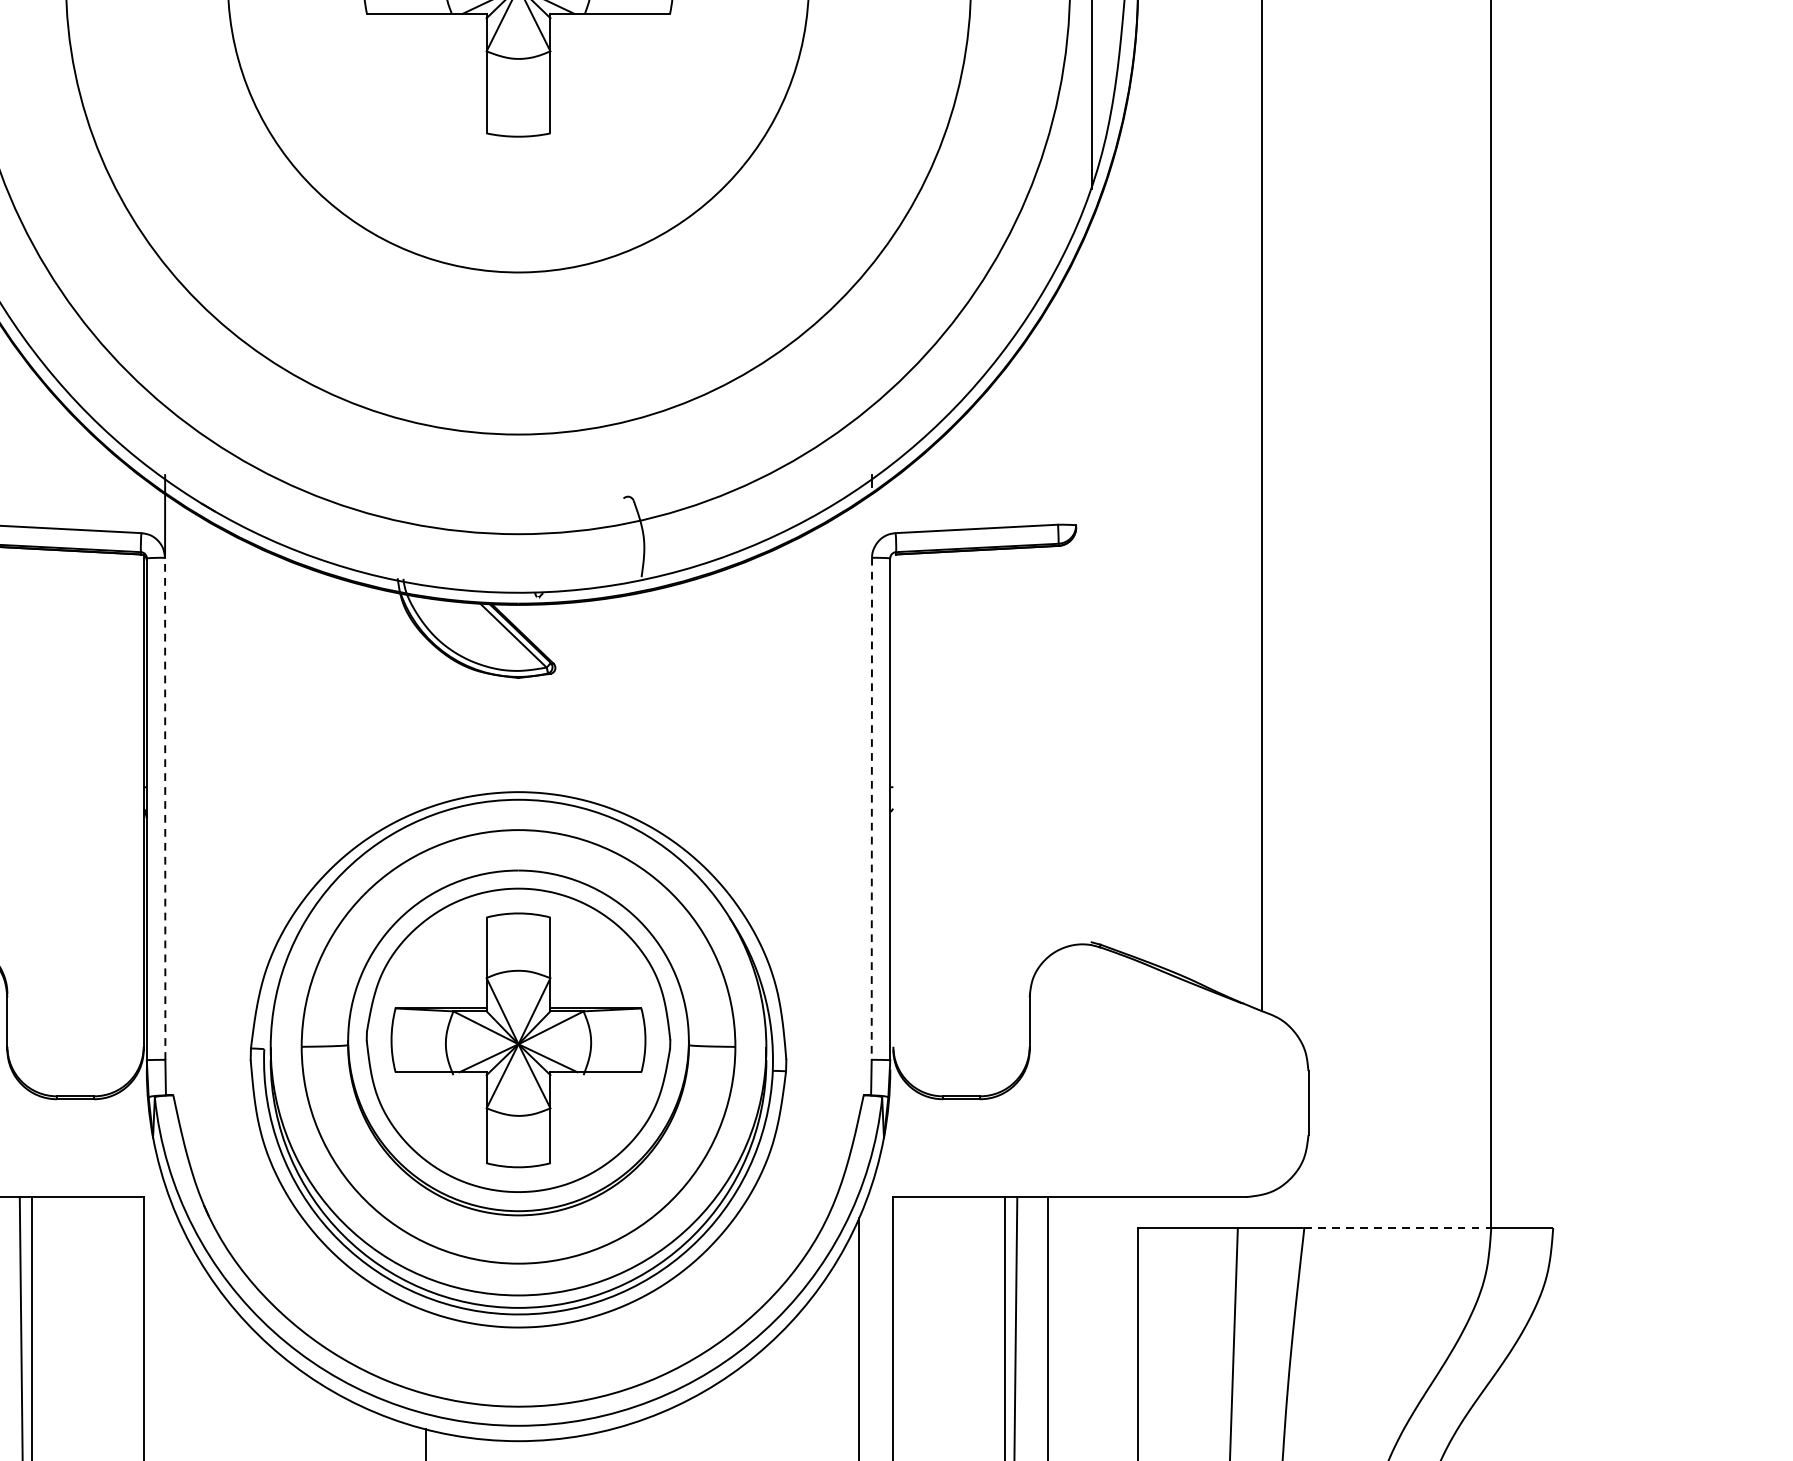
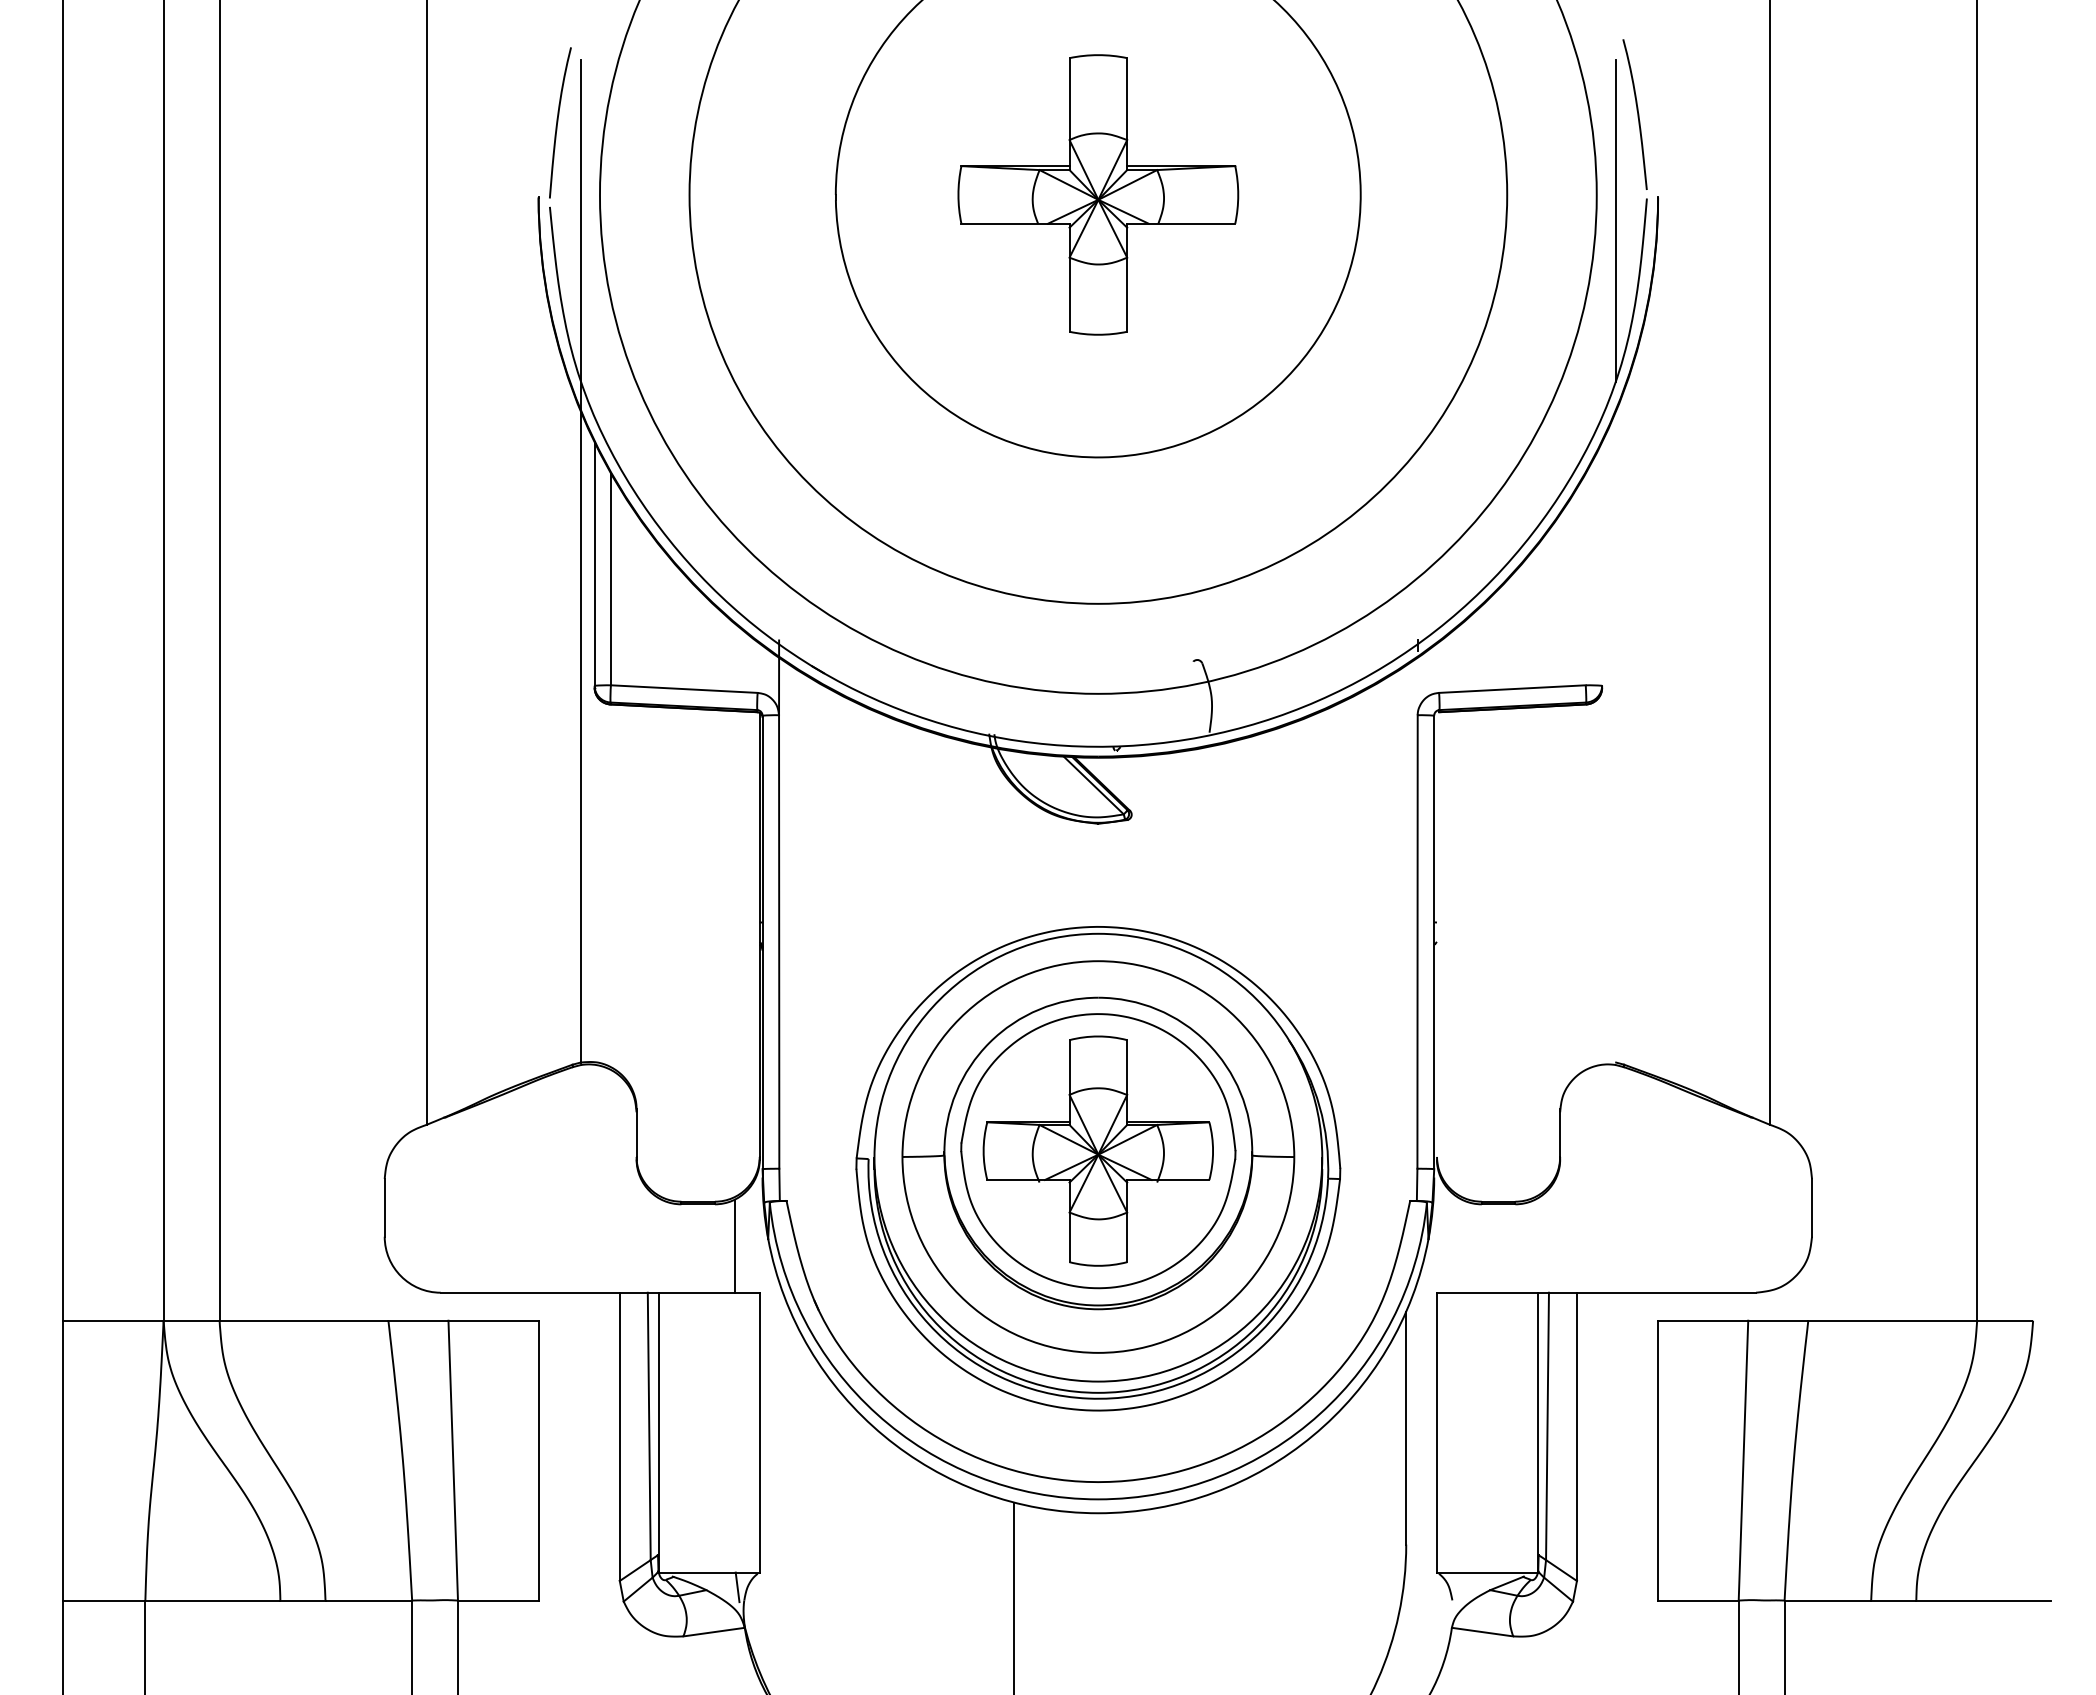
line: (165, 808) -> (779, 941), dashed -> solid
line: (871, 808) -> (1417, 941), dashed -> solid
line: (115, 1144) -> (734, 1245), added
line: (1398, 1227) -> (1893, 1320), dashed -> solid

